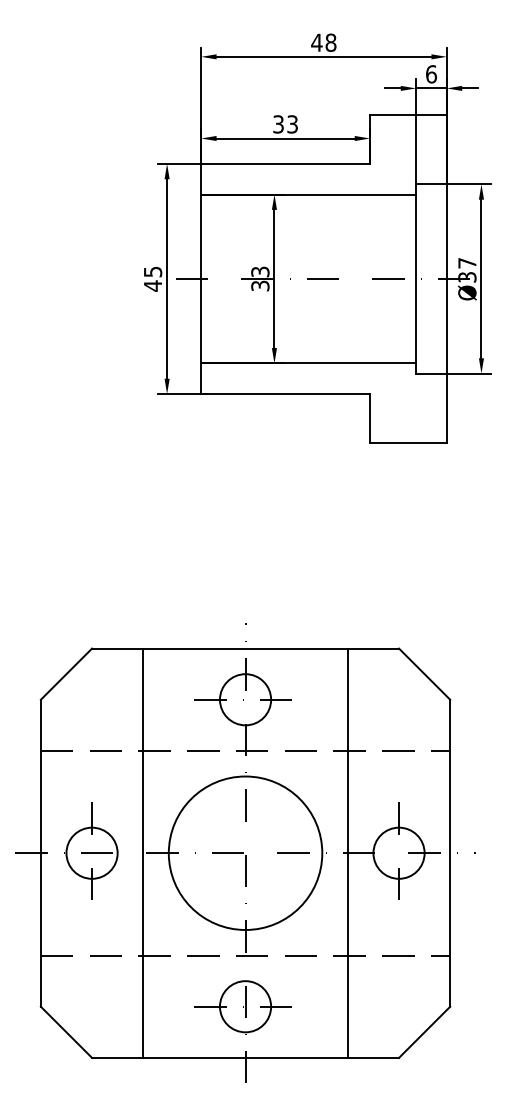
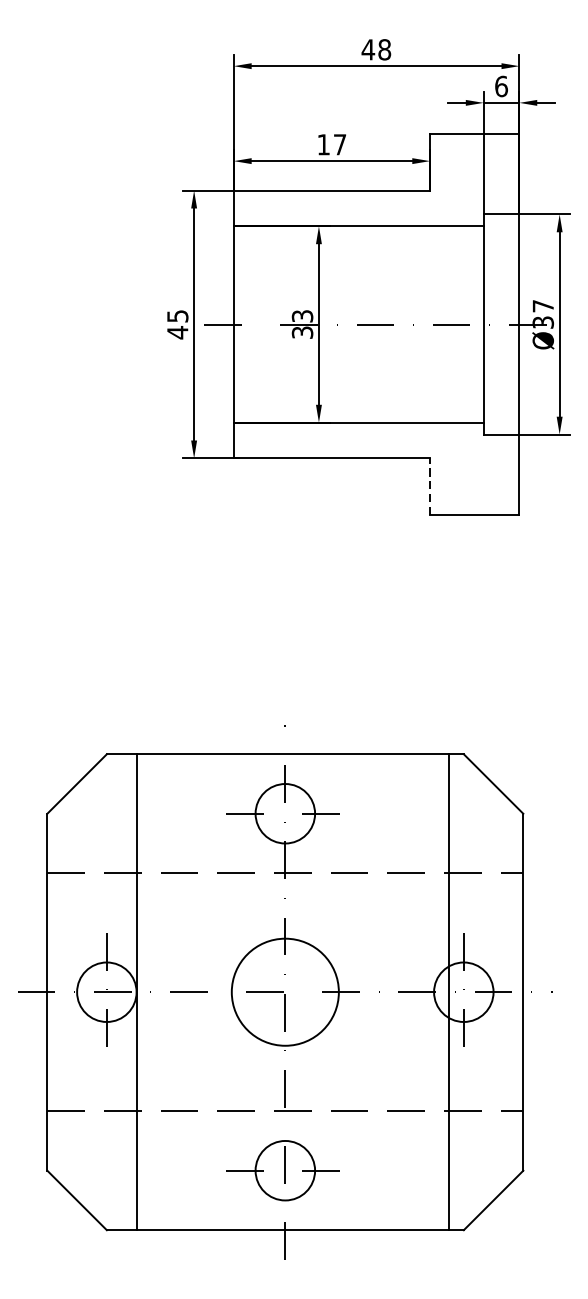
text: (285, 124) -> (331, 144), 33 -> 17
line: (370, 417) -> (430, 485), solid -> dashed
line: (143, 852) -> (137, 991), moved
circle: (245, 852) -> (285, 991), size x0.6
line: (347, 852) -> (448, 991), moved

